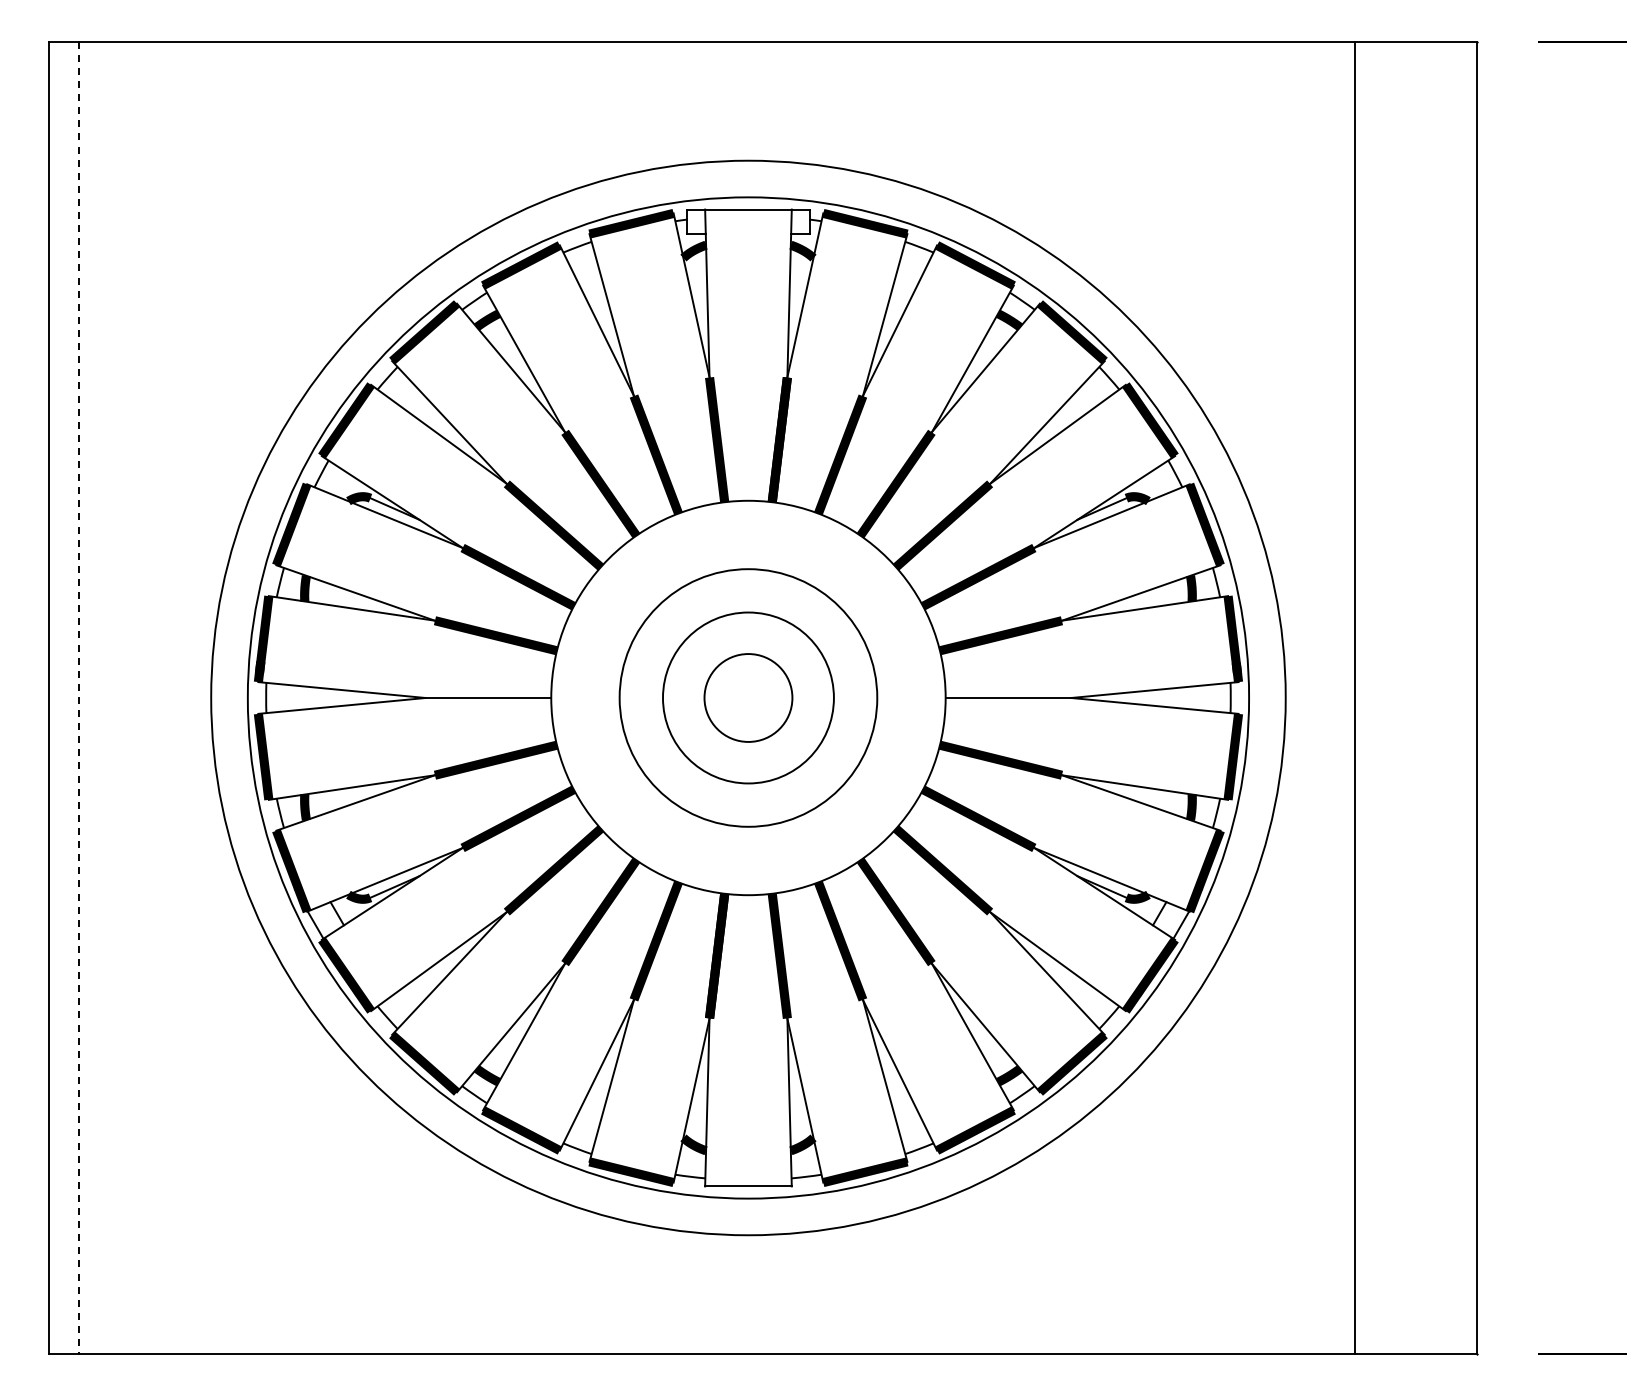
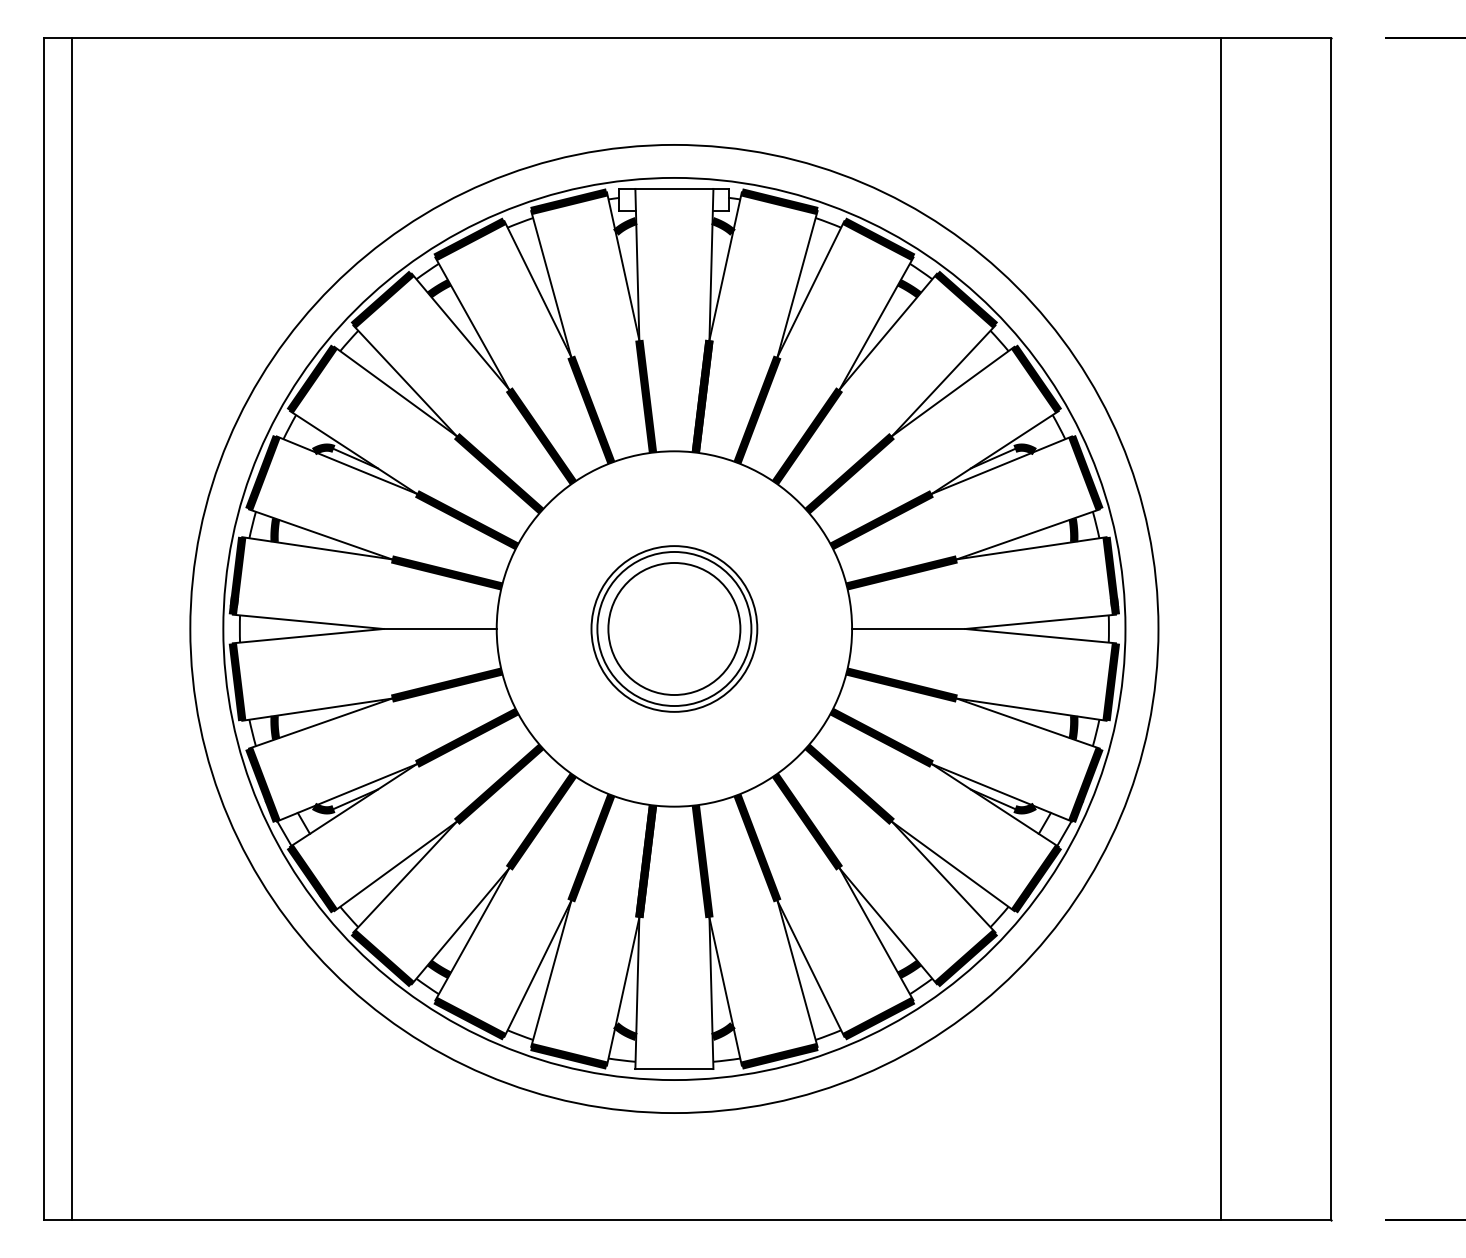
circle: (748, 697) -> (674, 628), size x0.71
circle: (748, 697) -> (674, 628), size x1.67
line: (79, 698) -> (71, 629), dashed -> solid

